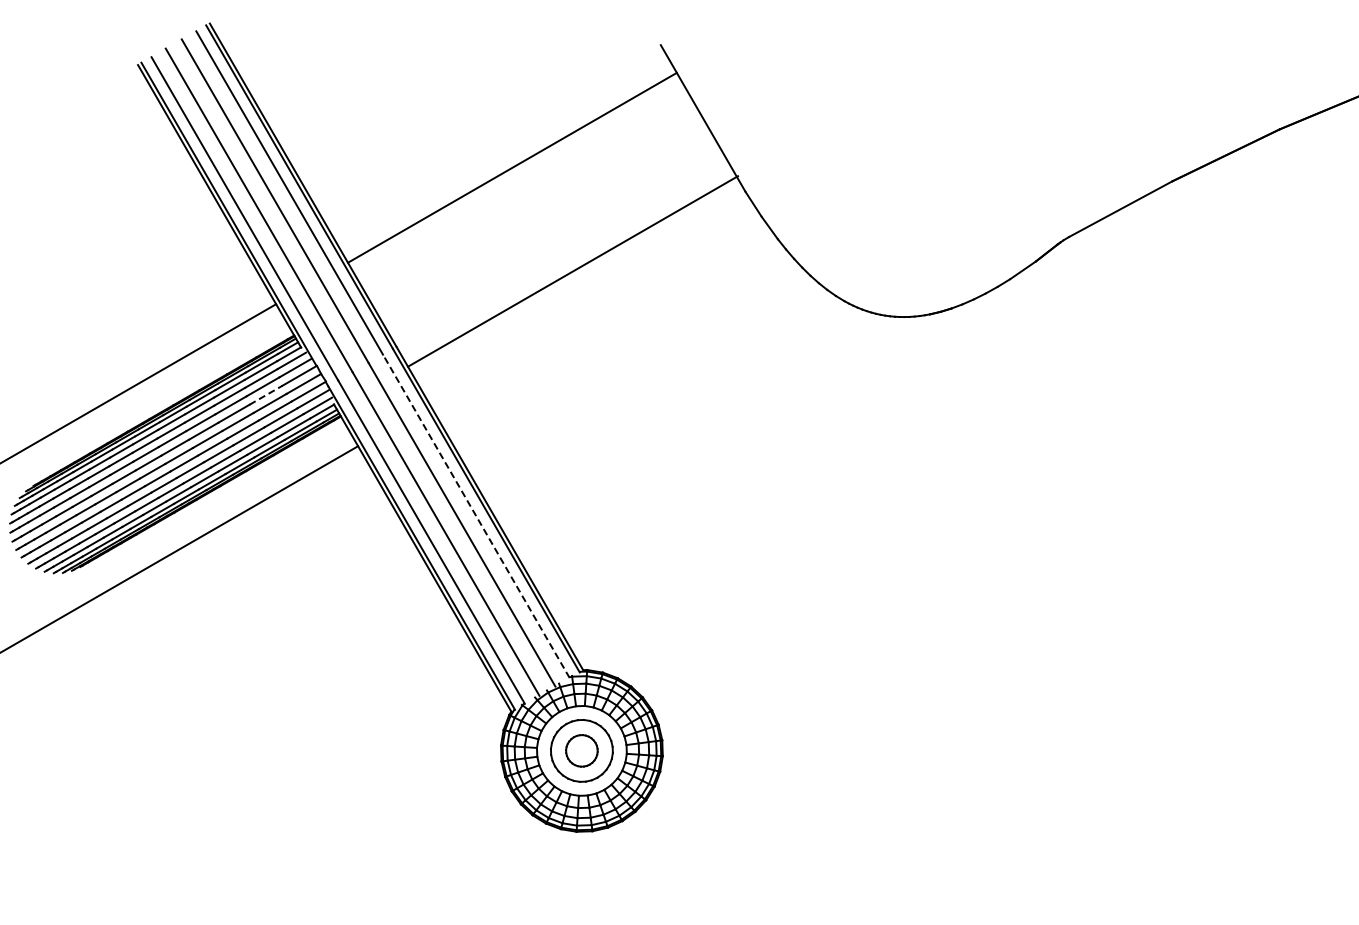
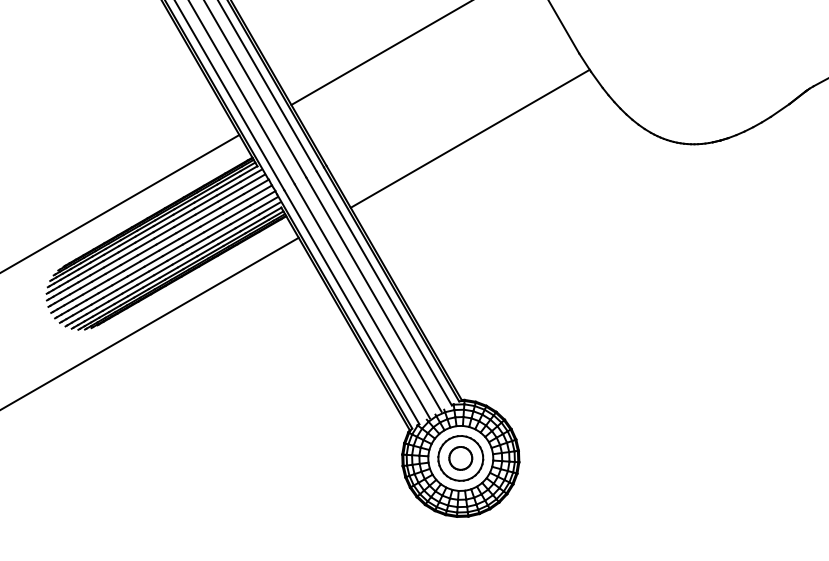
line: (572, 271) -> (469, 138), moved
line: (266, 395) -> (232, 201), dashed -> solid
line: (476, 516) -> (384, 288), dashed -> solid

